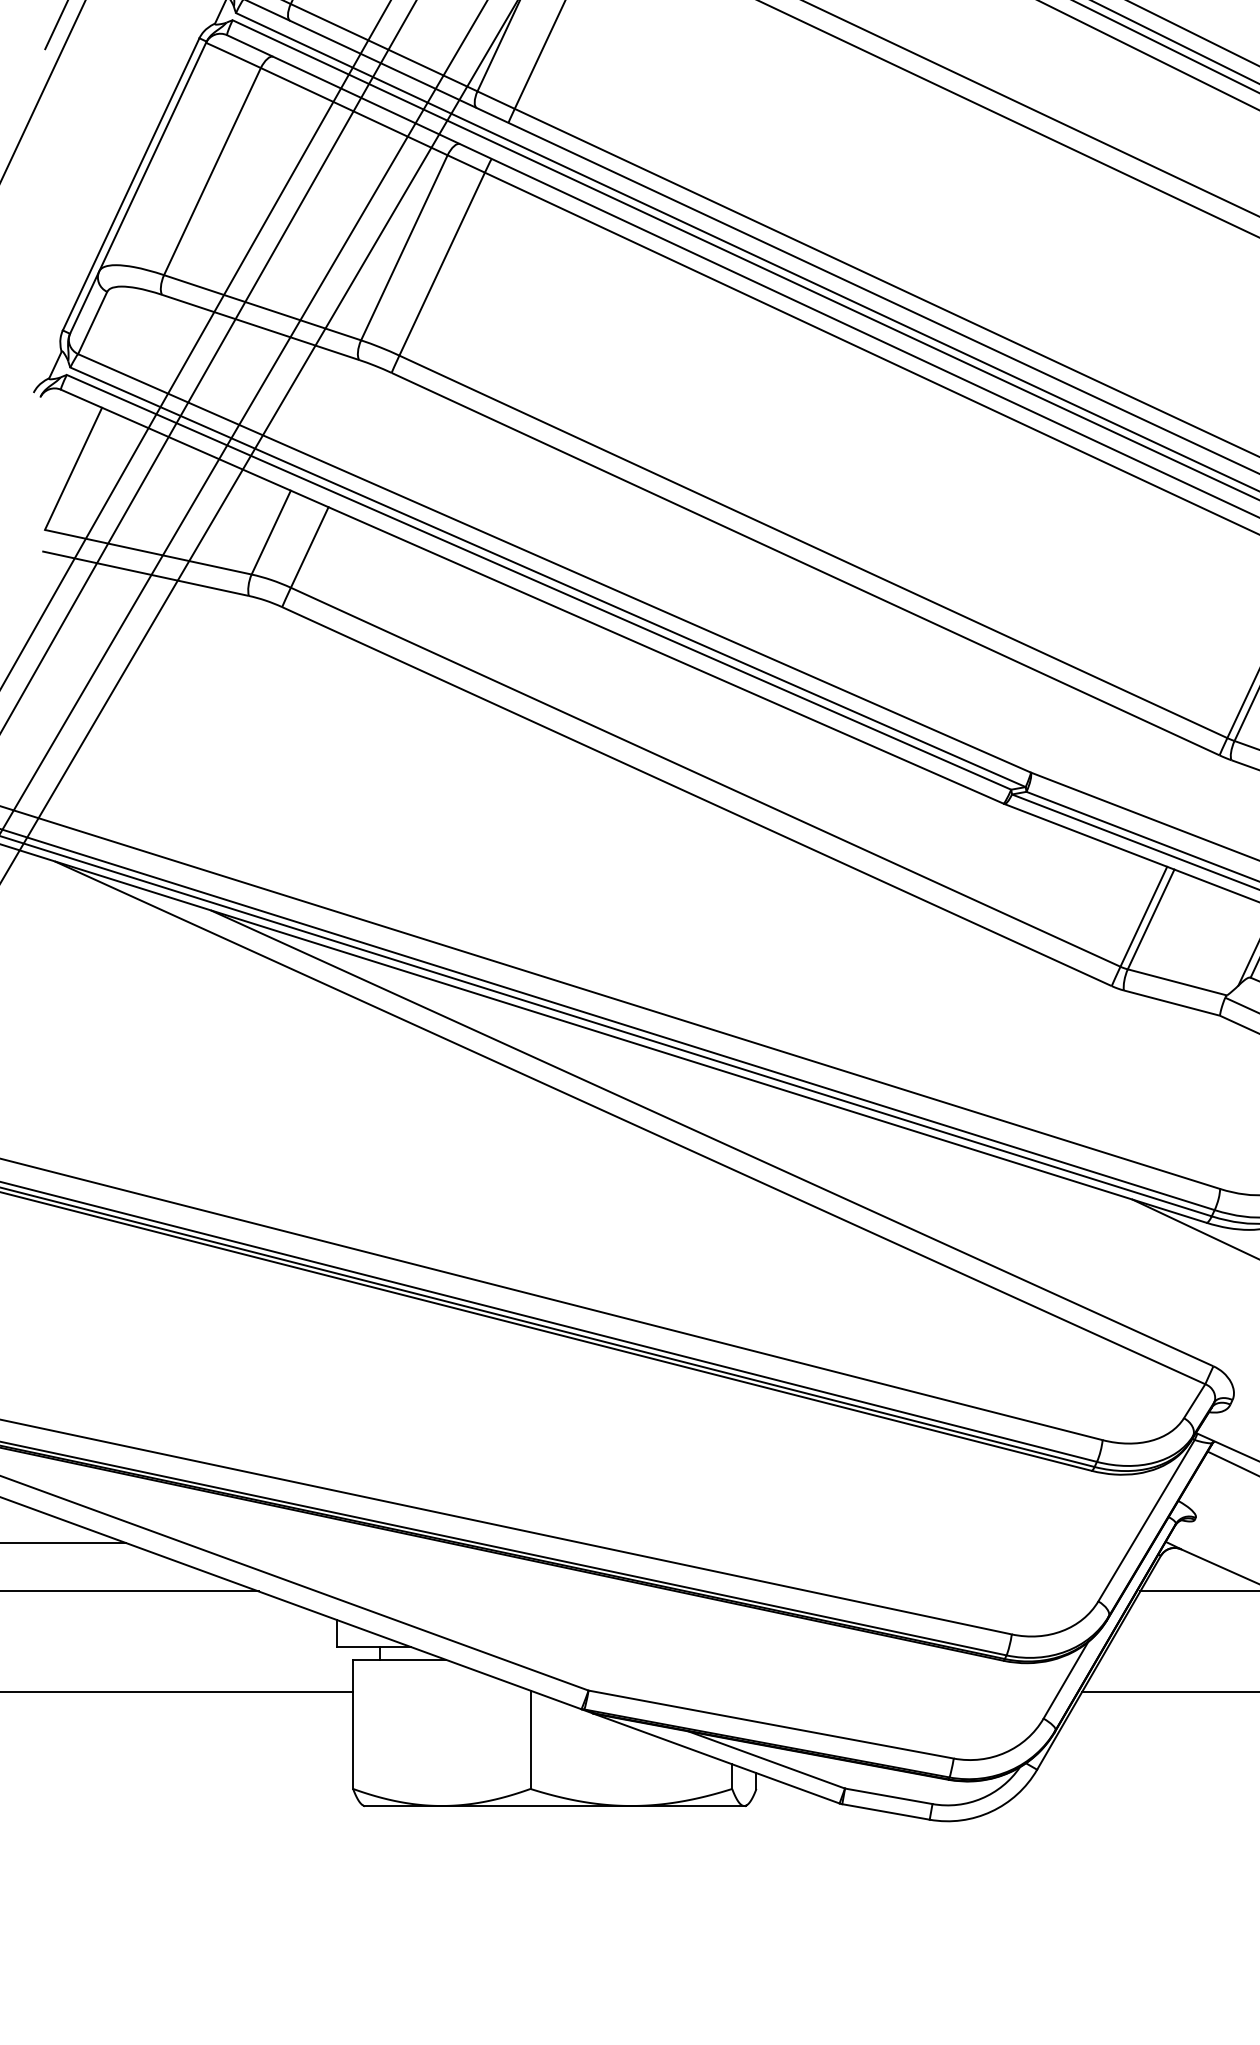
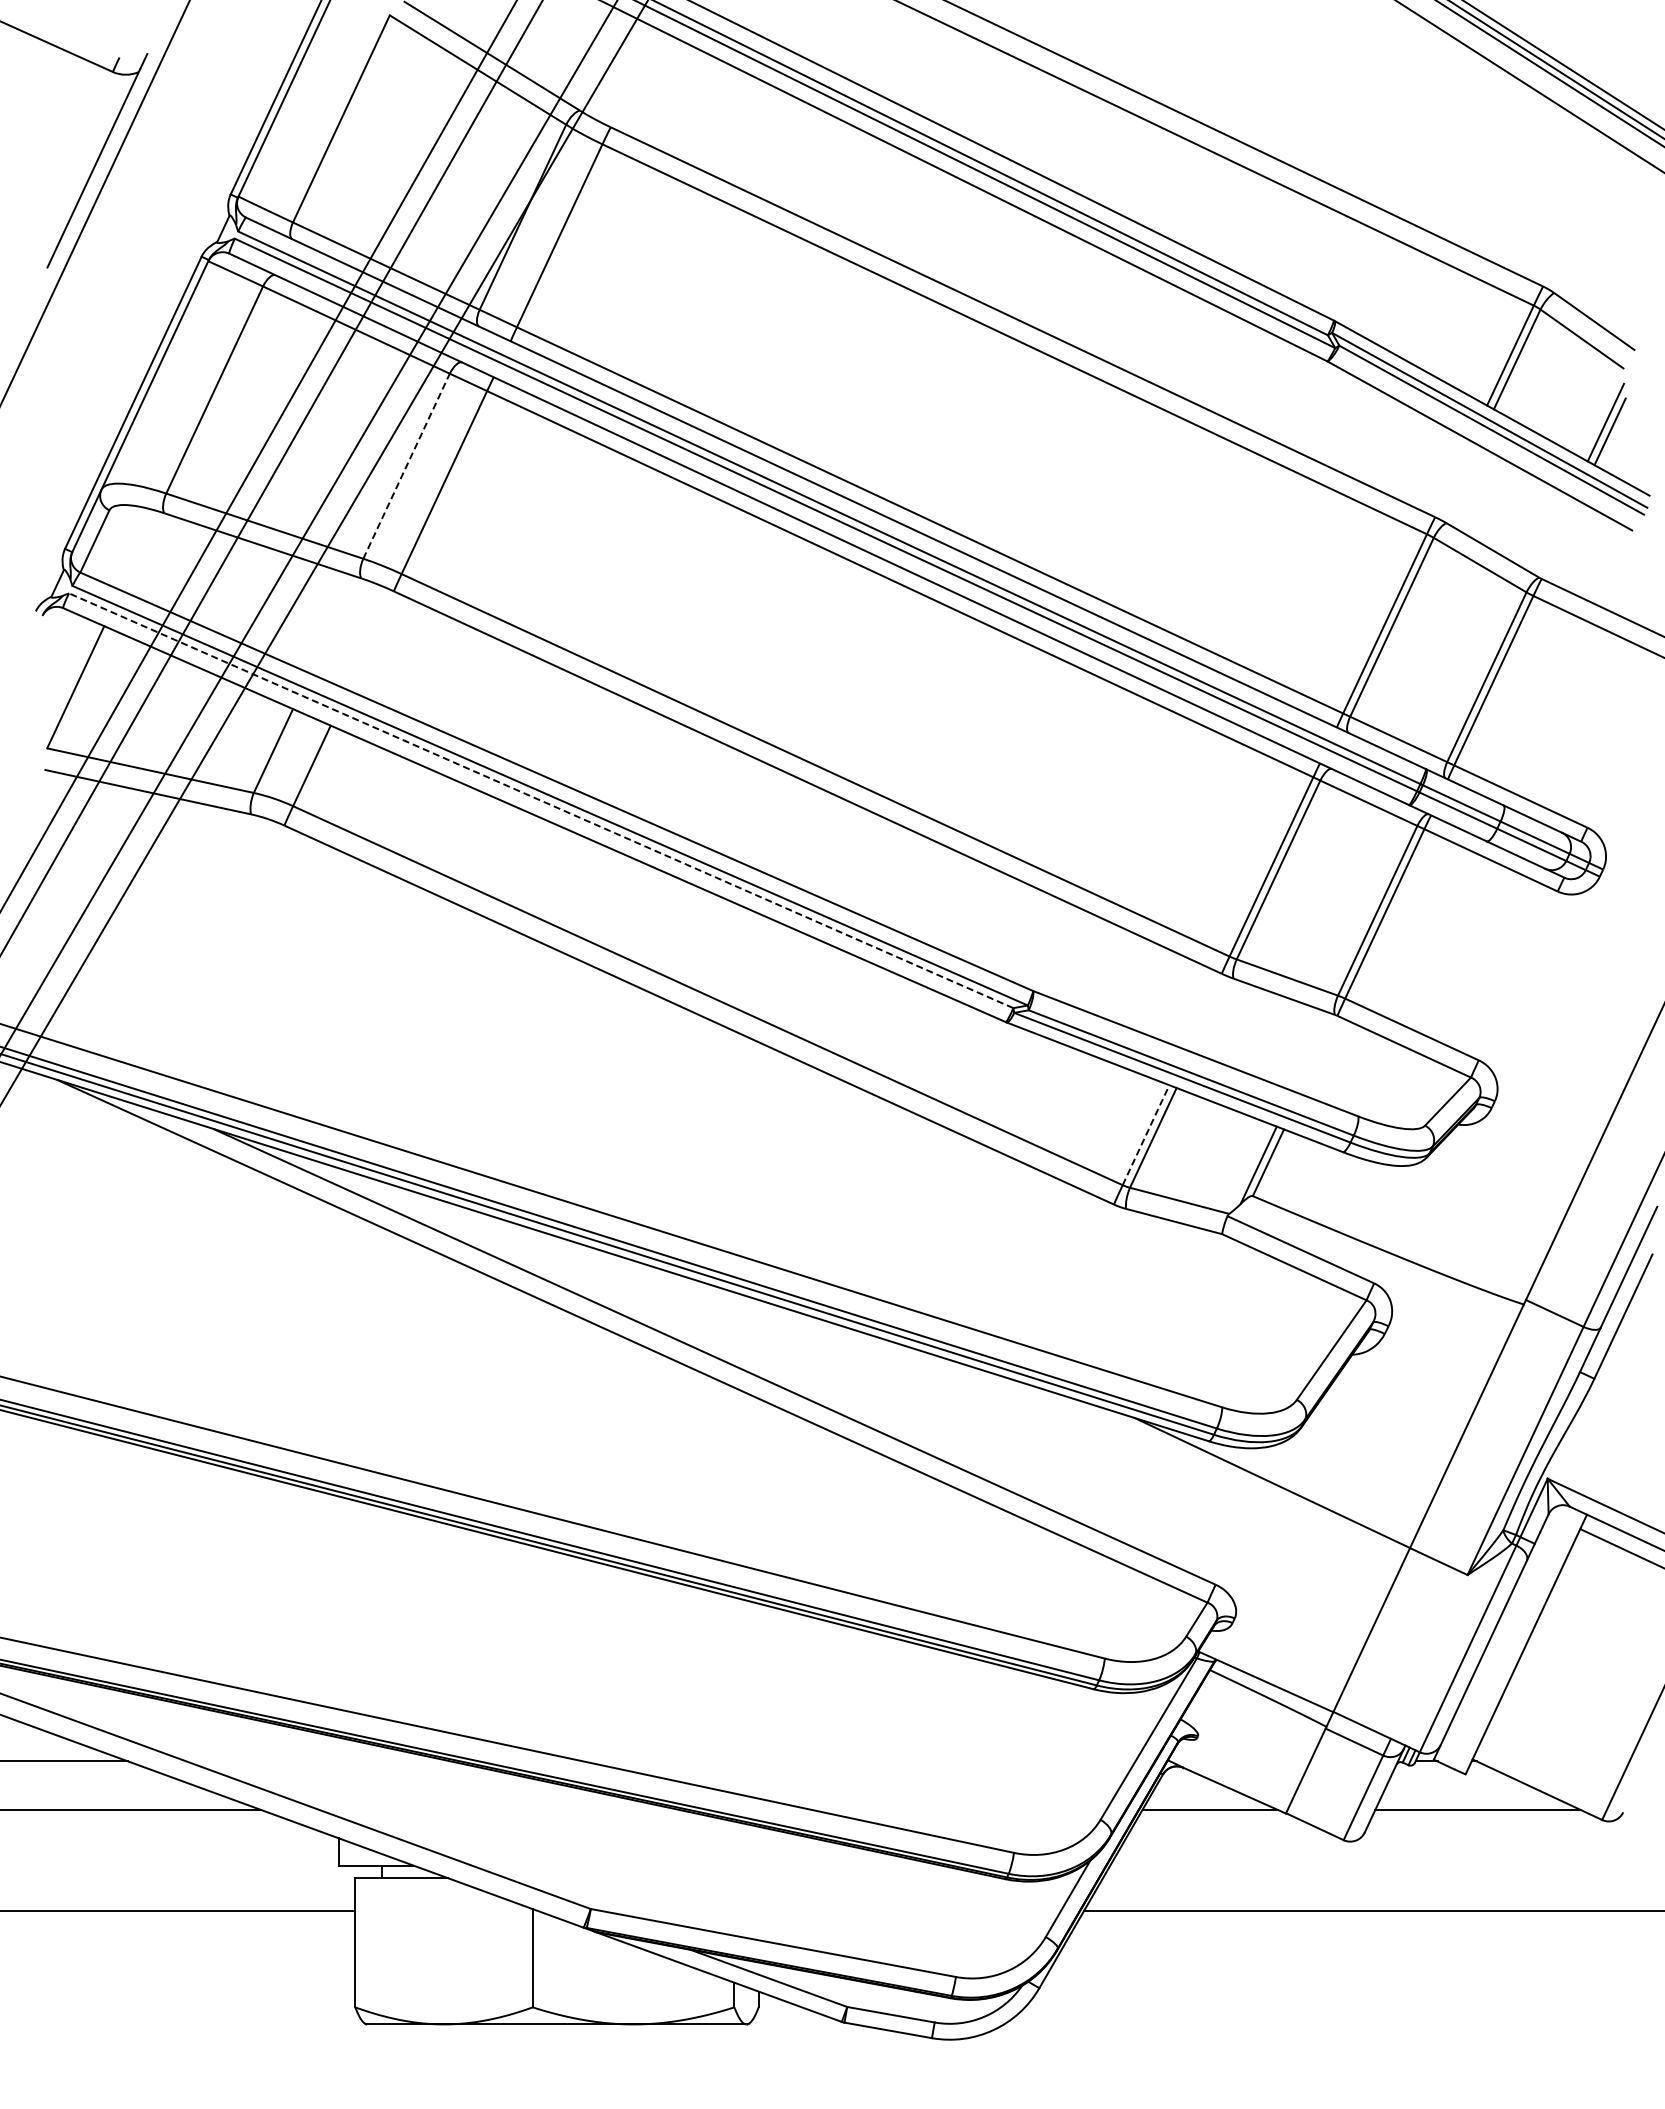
line: (404, 247) -> (406, 465), solid -> dashed
line: (539, 582) -> (541, 800), solid -> dashed
line: (1144, 916) -> (1146, 1134), solid -> dashed

